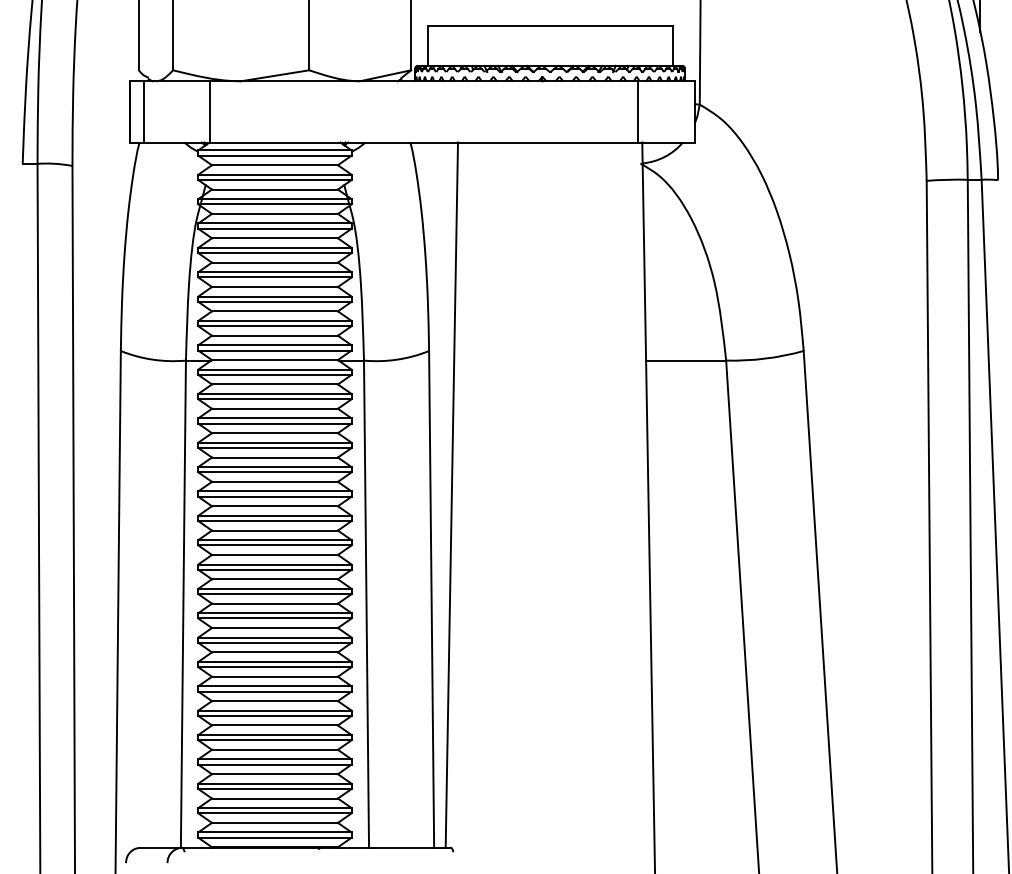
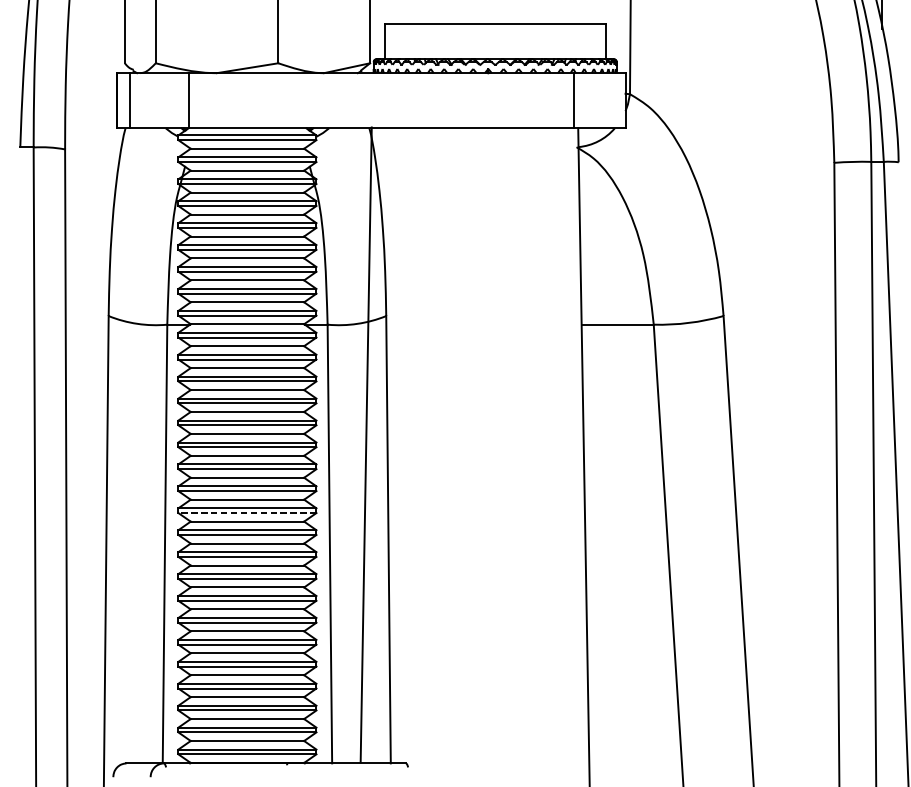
line: (451, 494) -> (365, 444), moved
line: (274, 569) -> (247, 512), solid -> dashed

